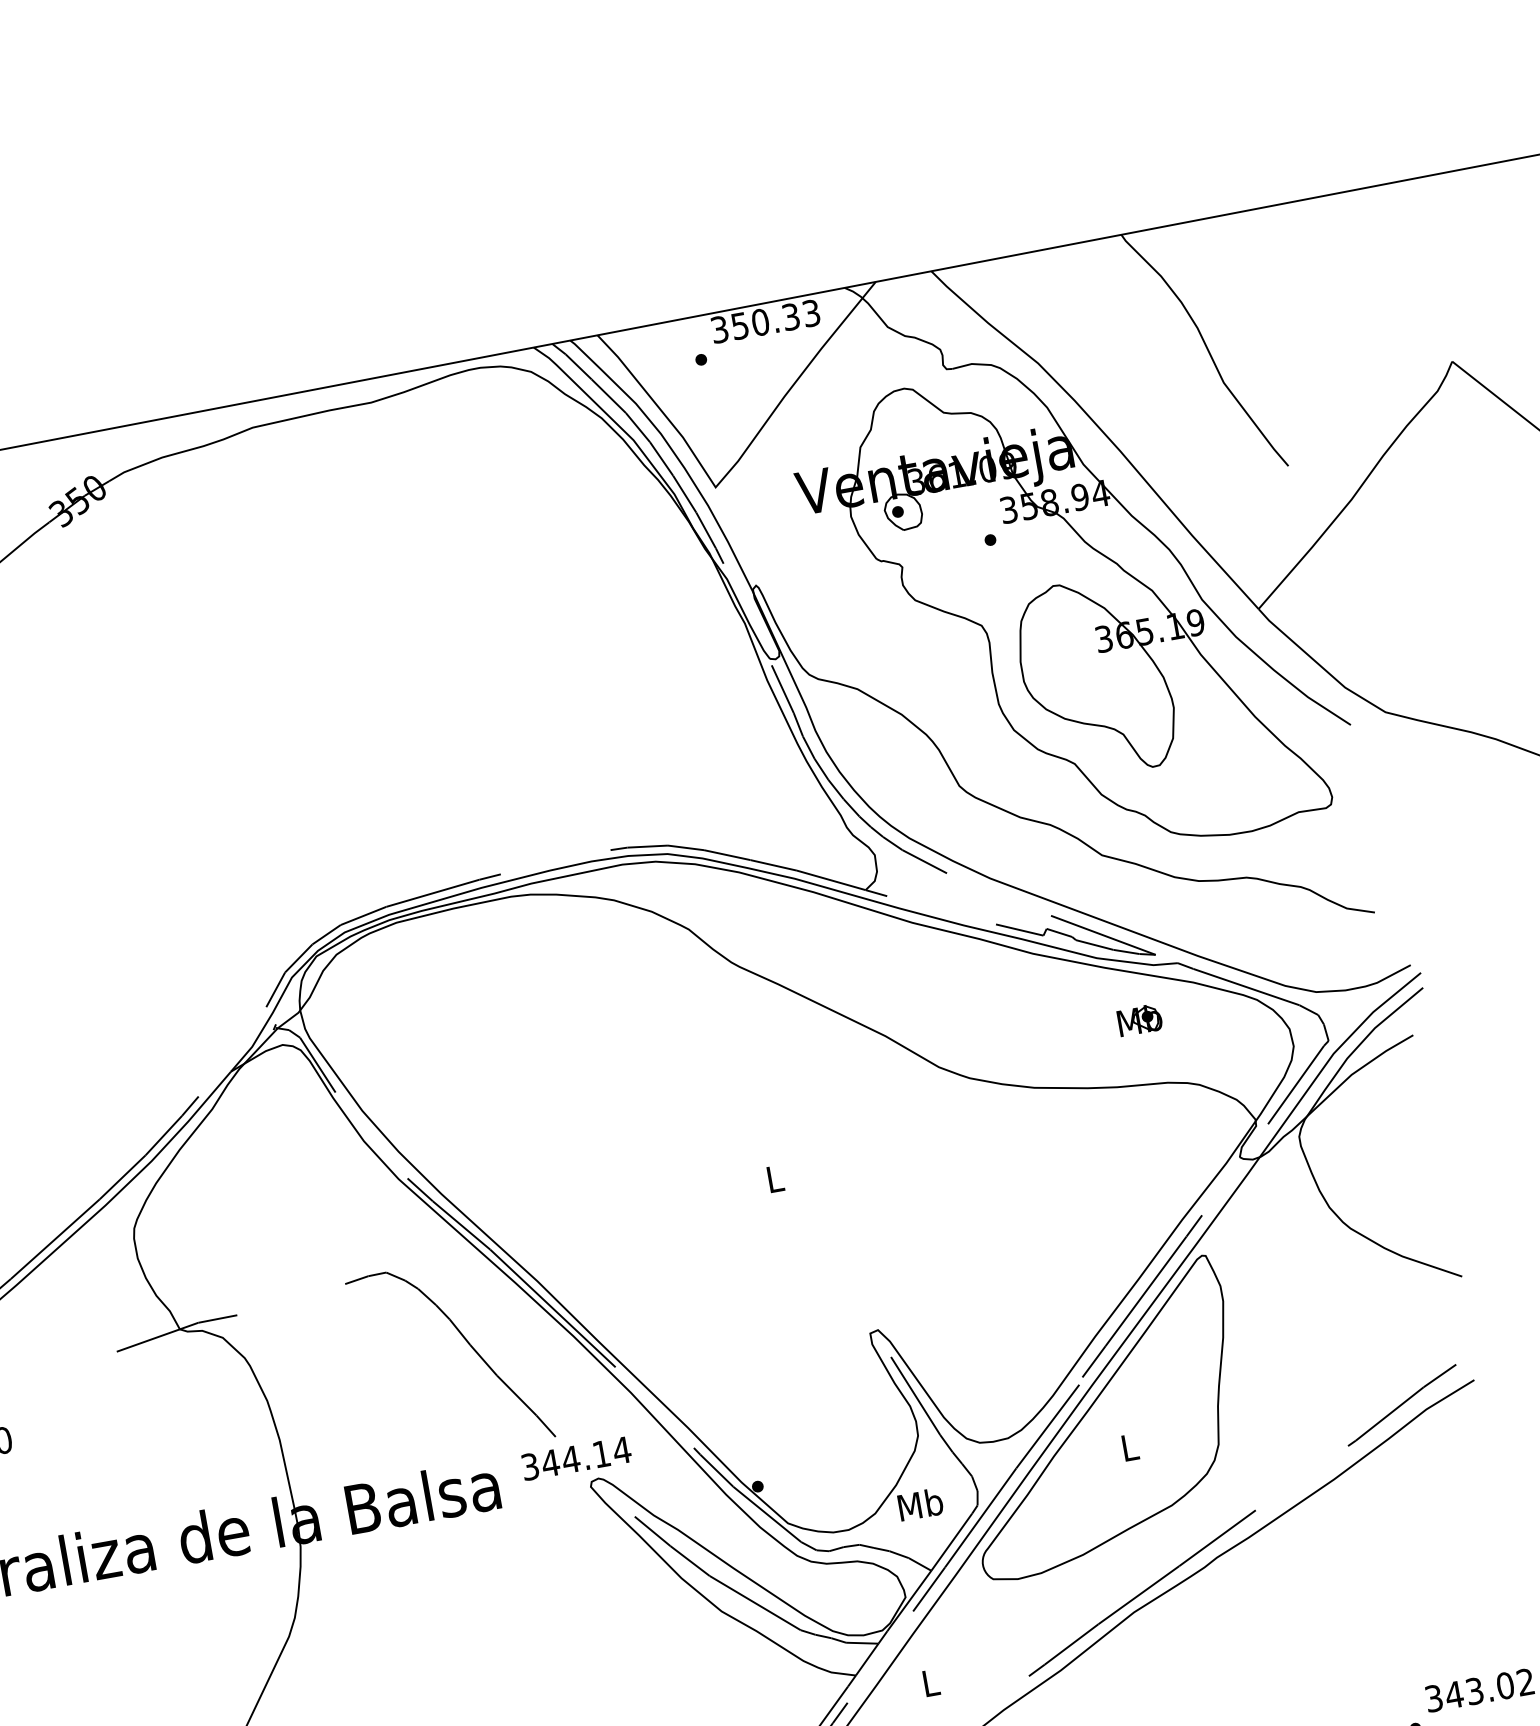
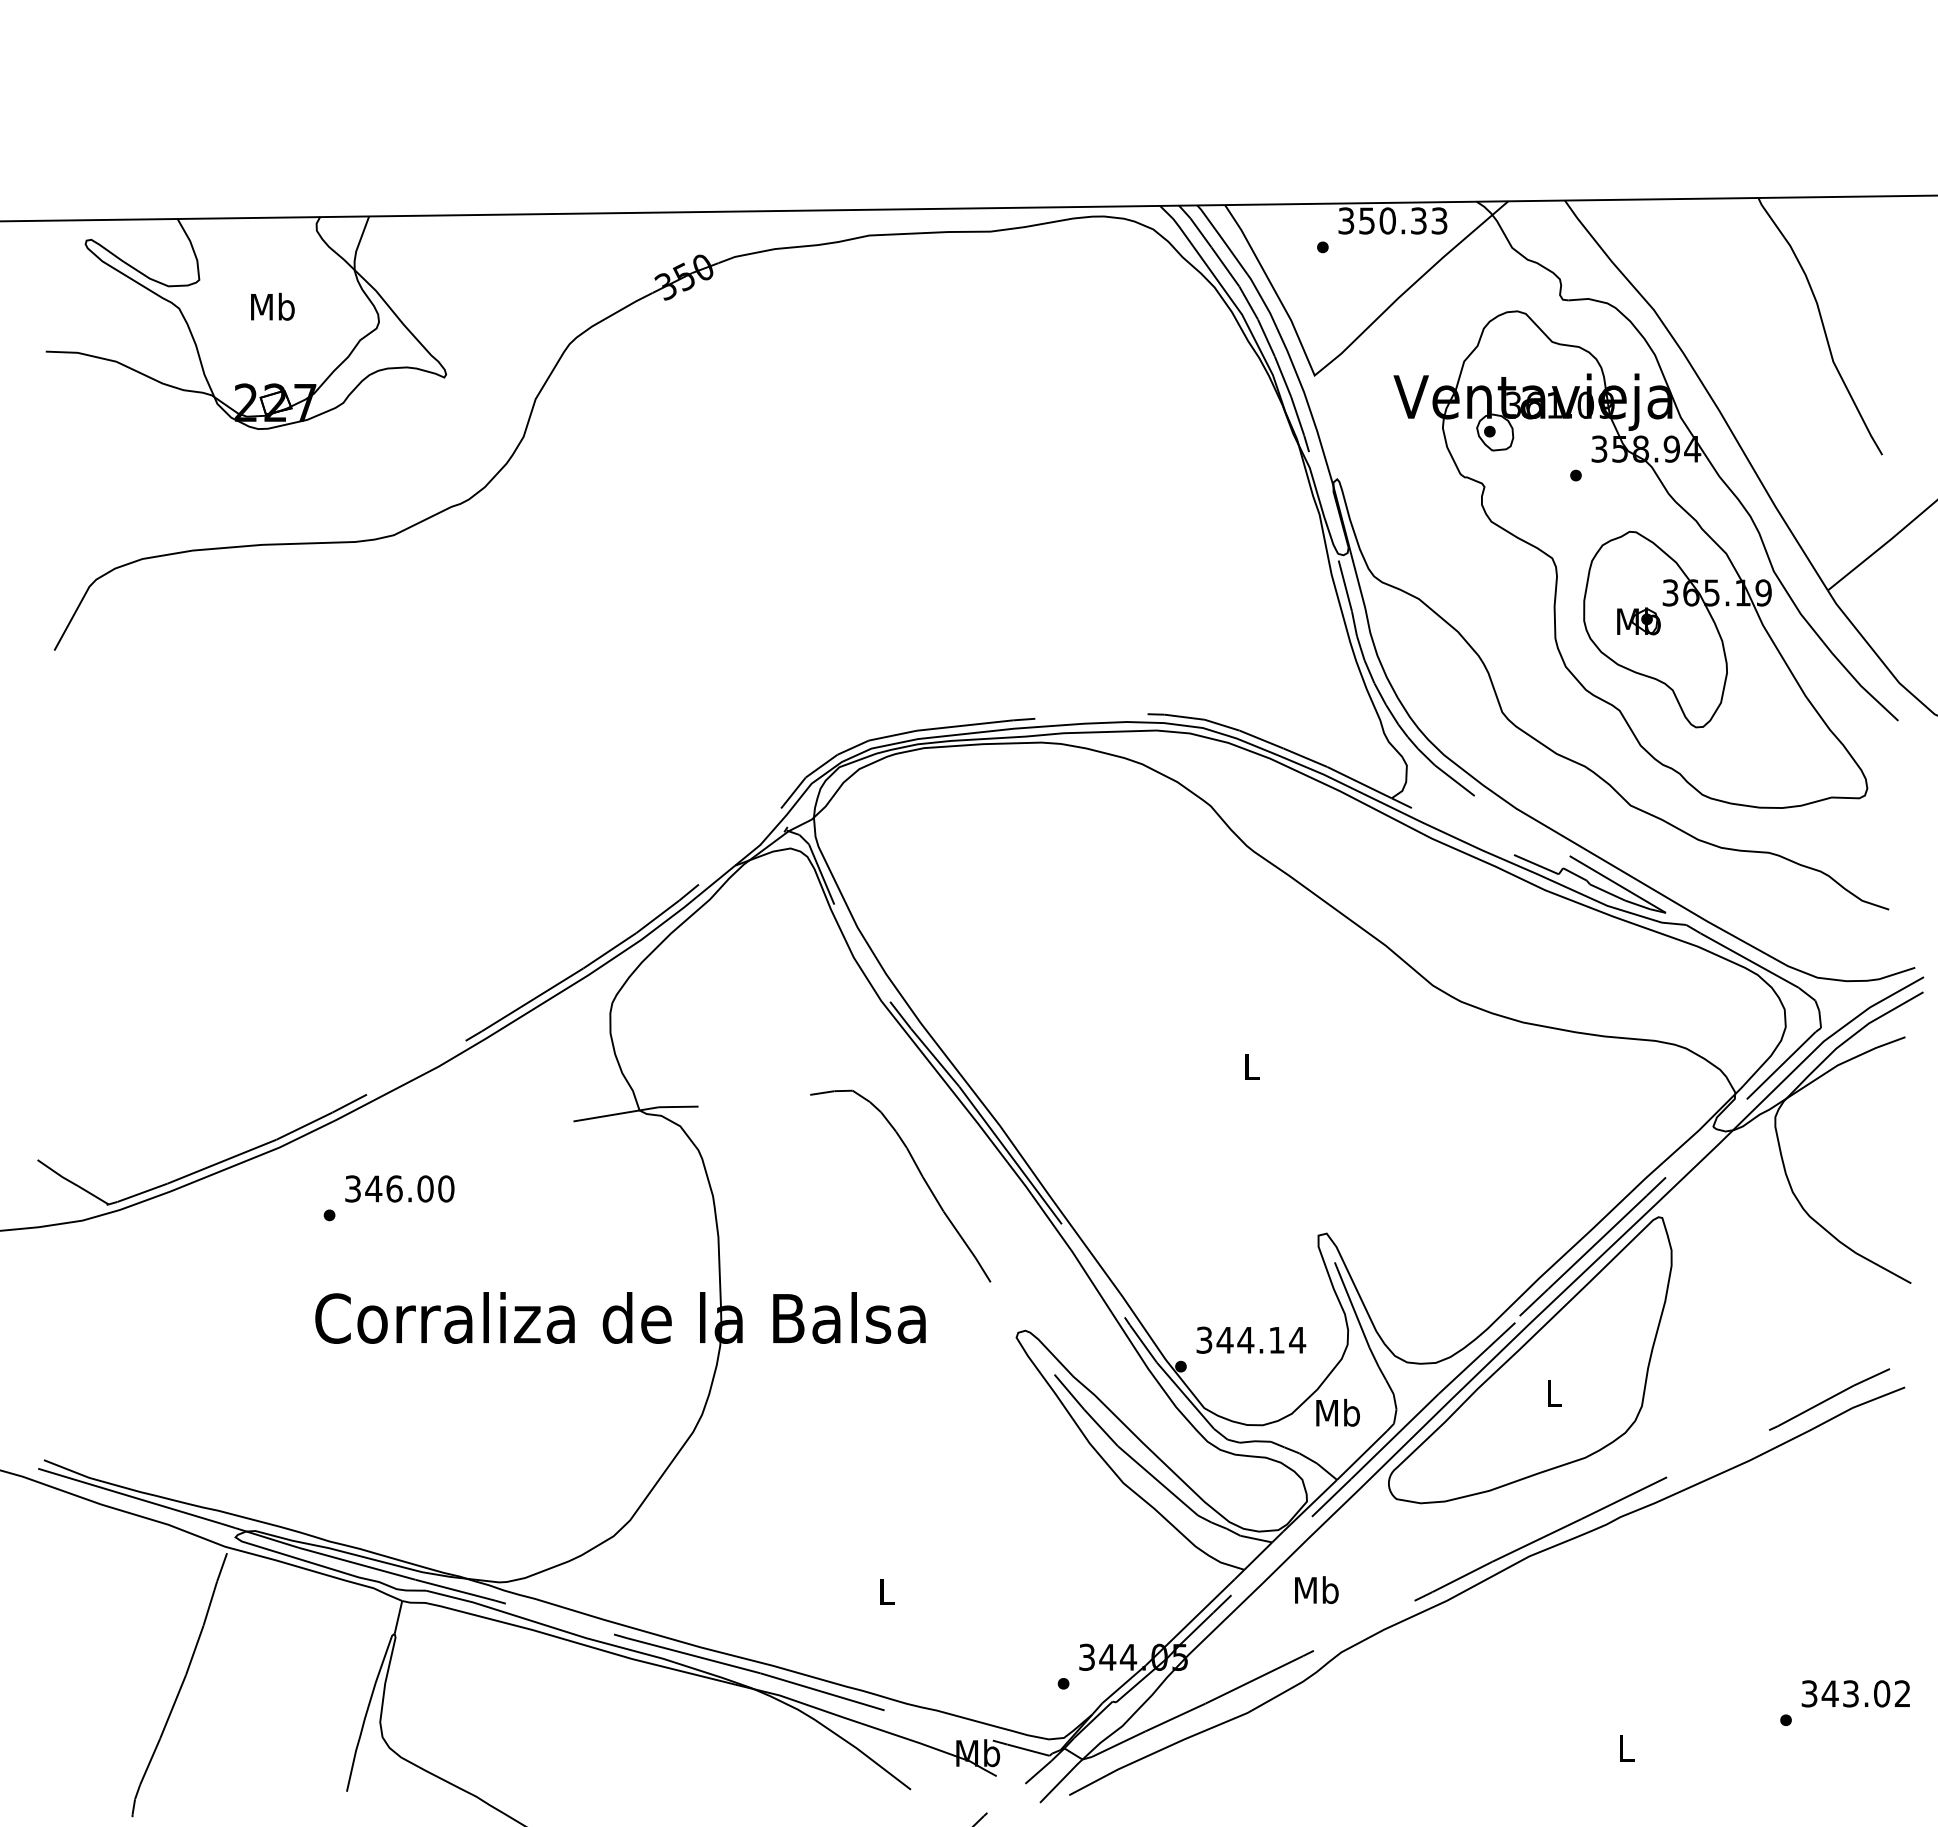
part: (1139, 1020) -> (1638, 621), moved
text: (576, 1457) -> (1251, 1339), moved
text: (930, 1683) -> (1316, 1590), L -> Mb

